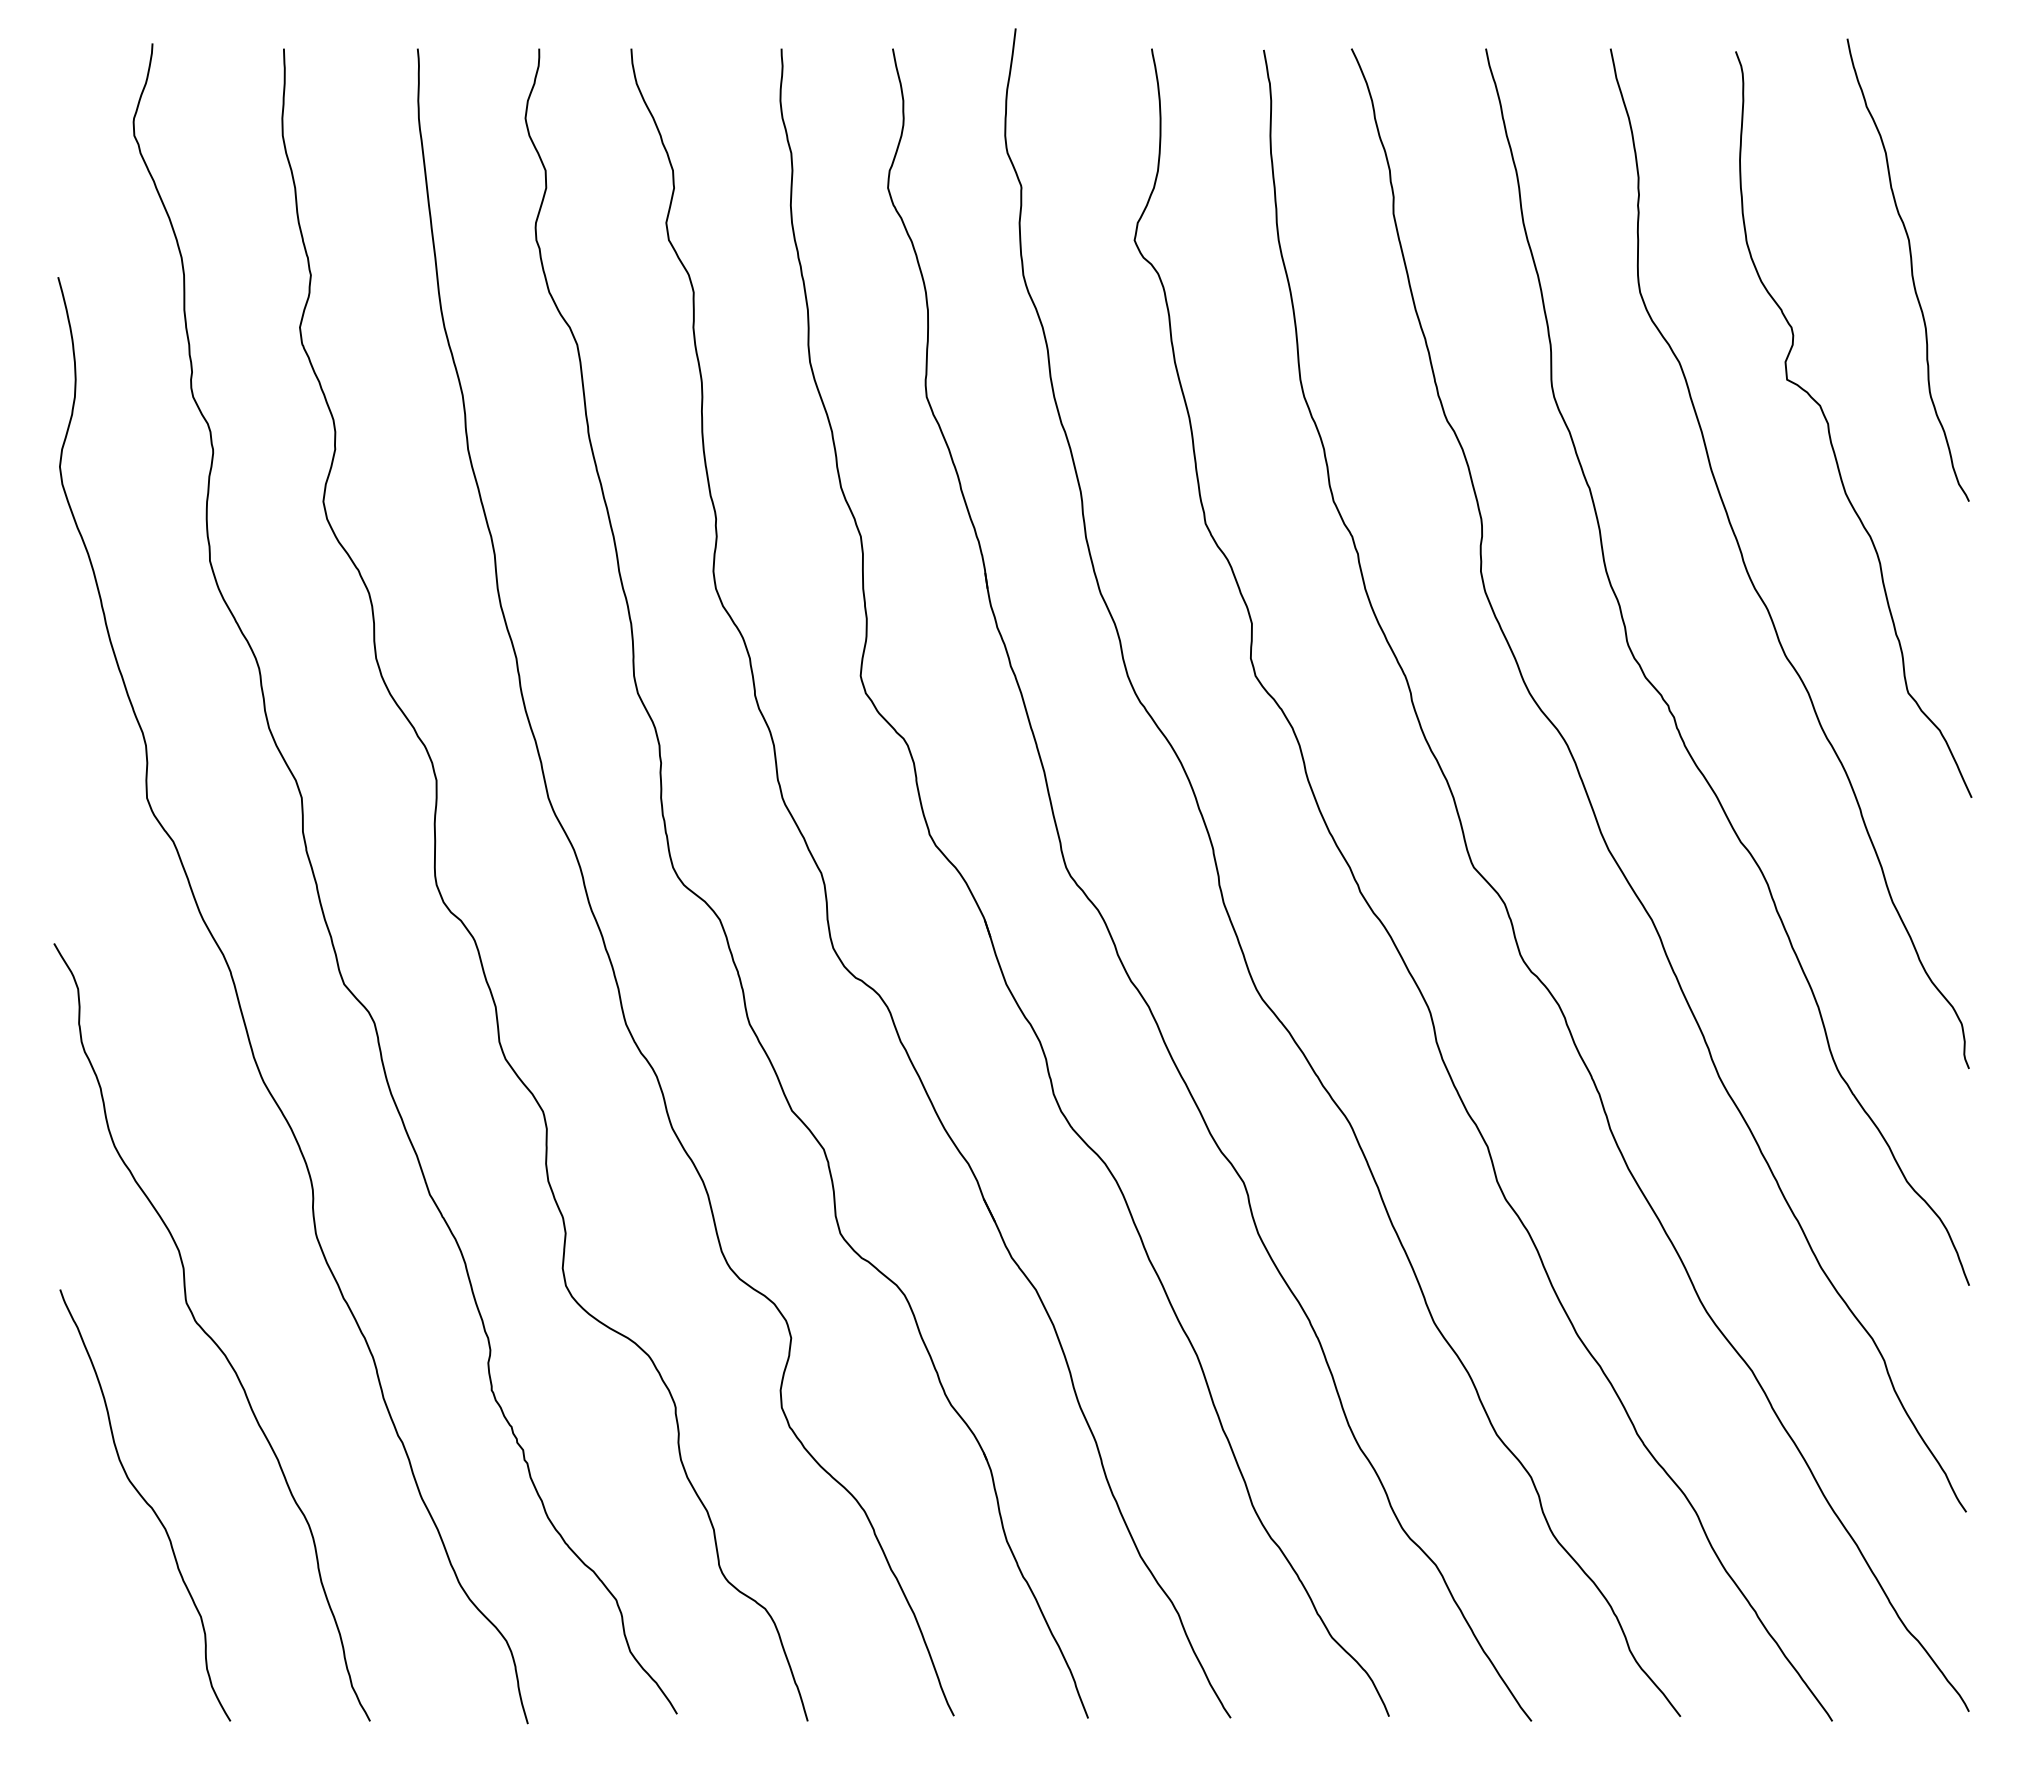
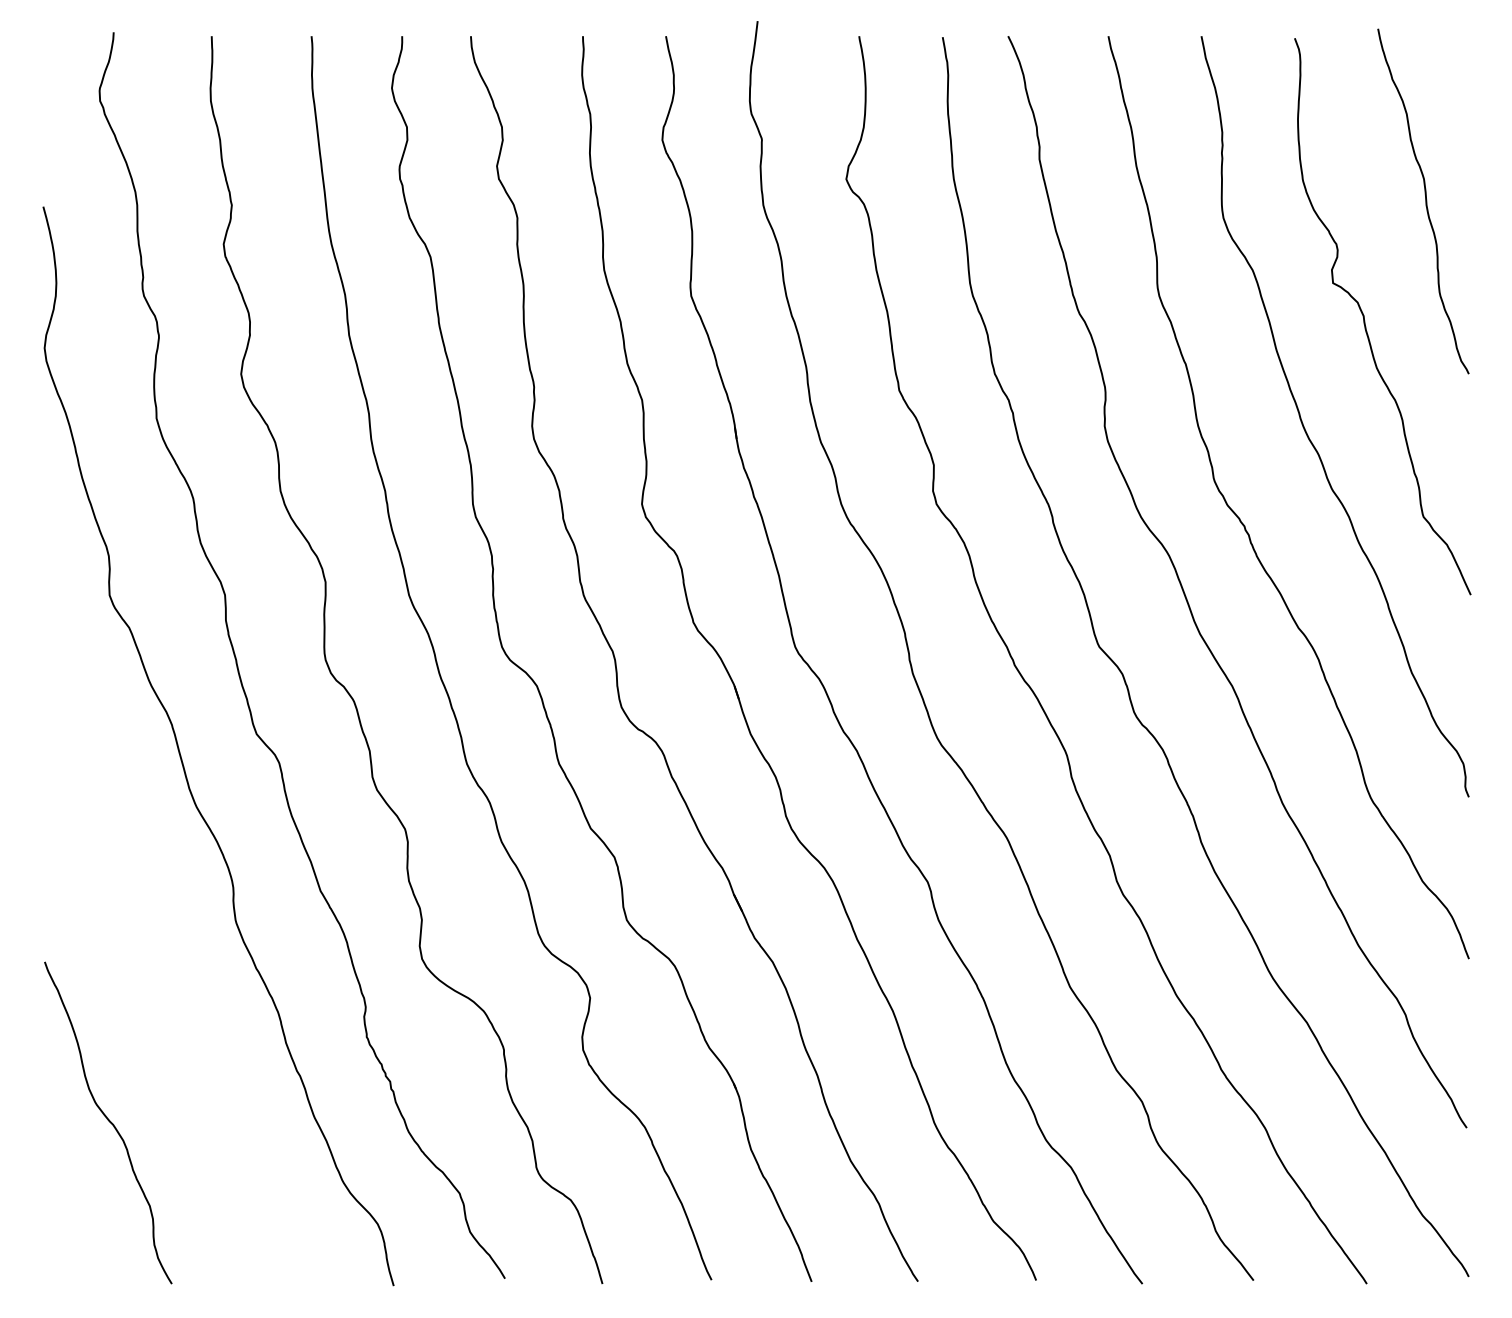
curve: (208, 1334) -> (155, 995), removed

